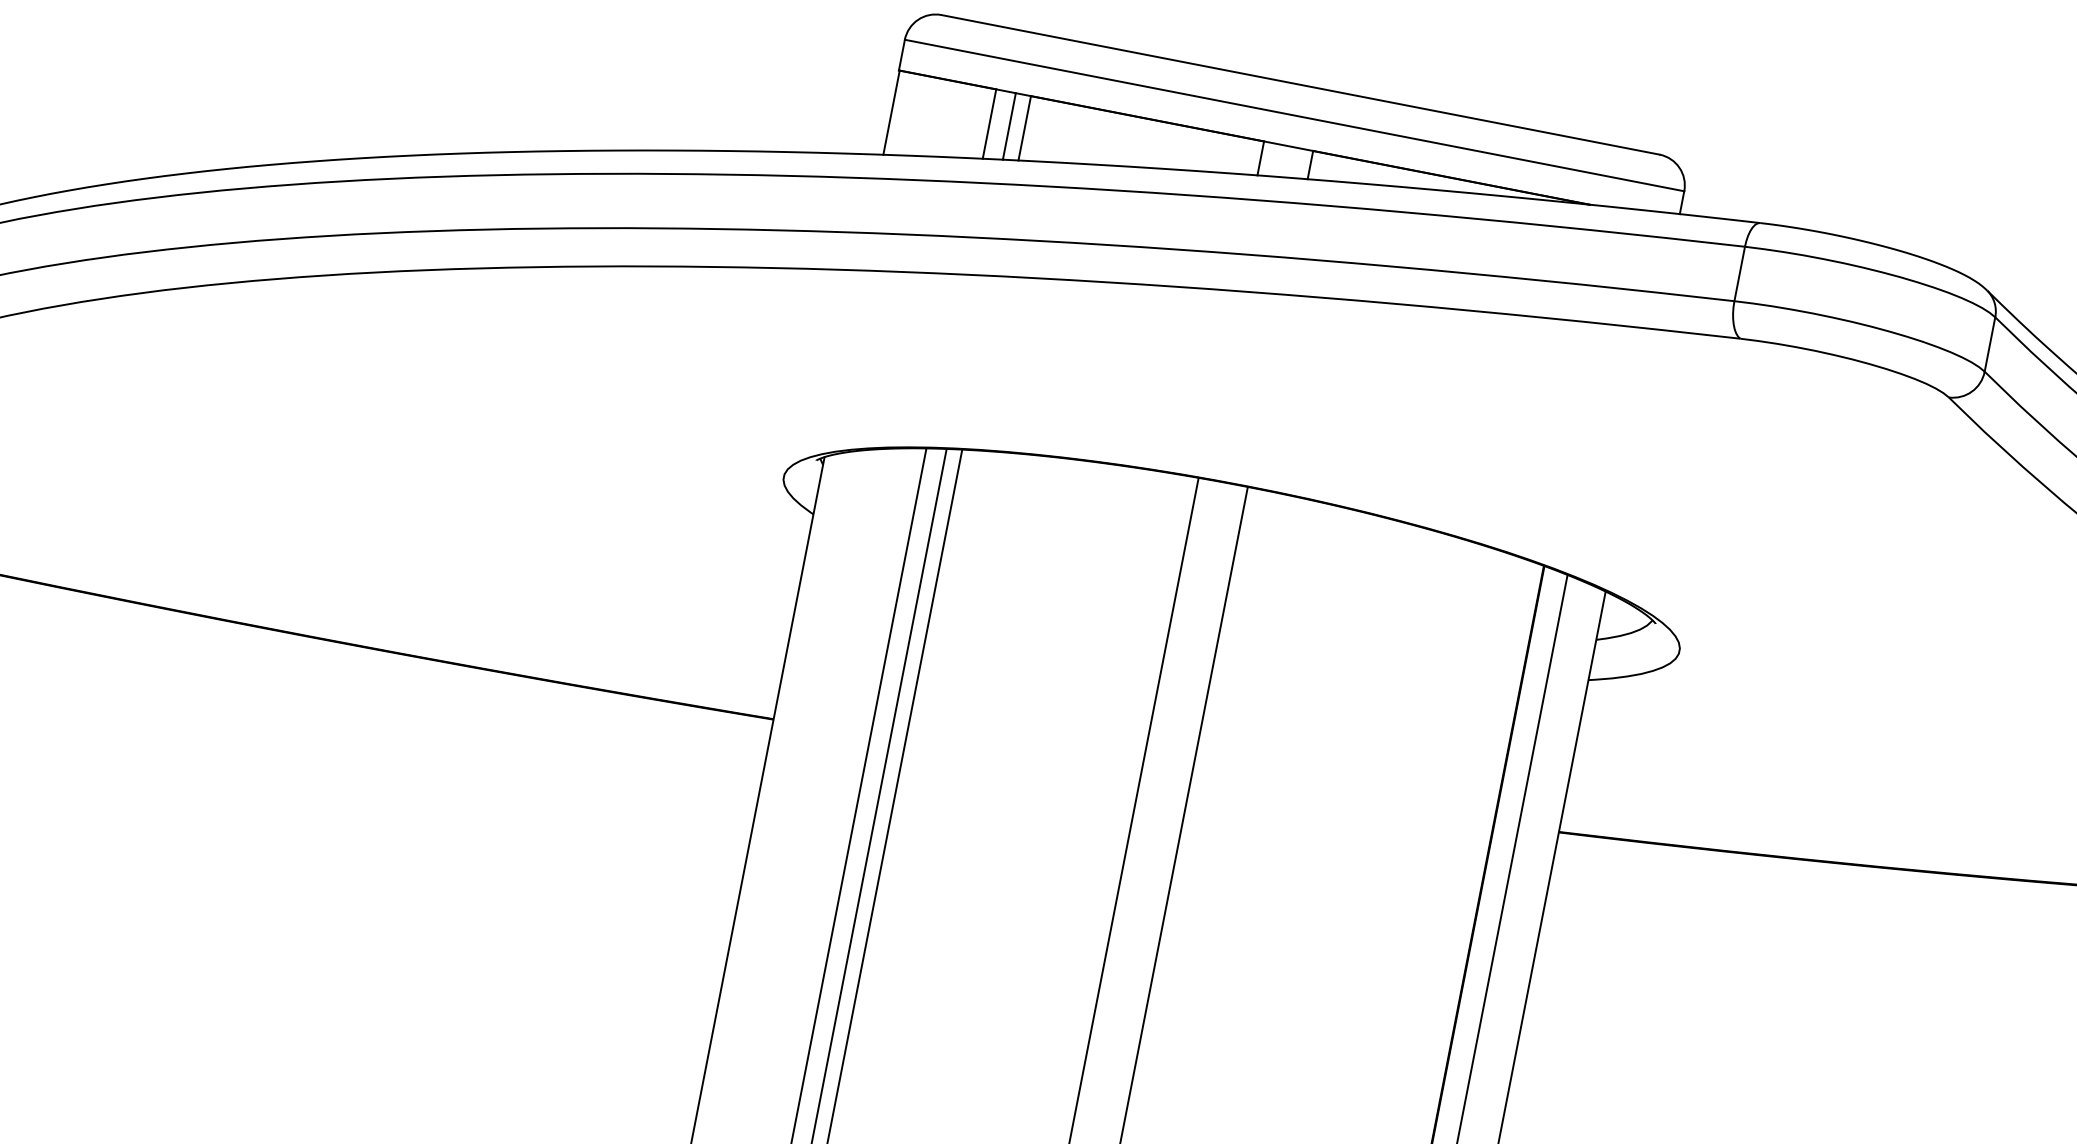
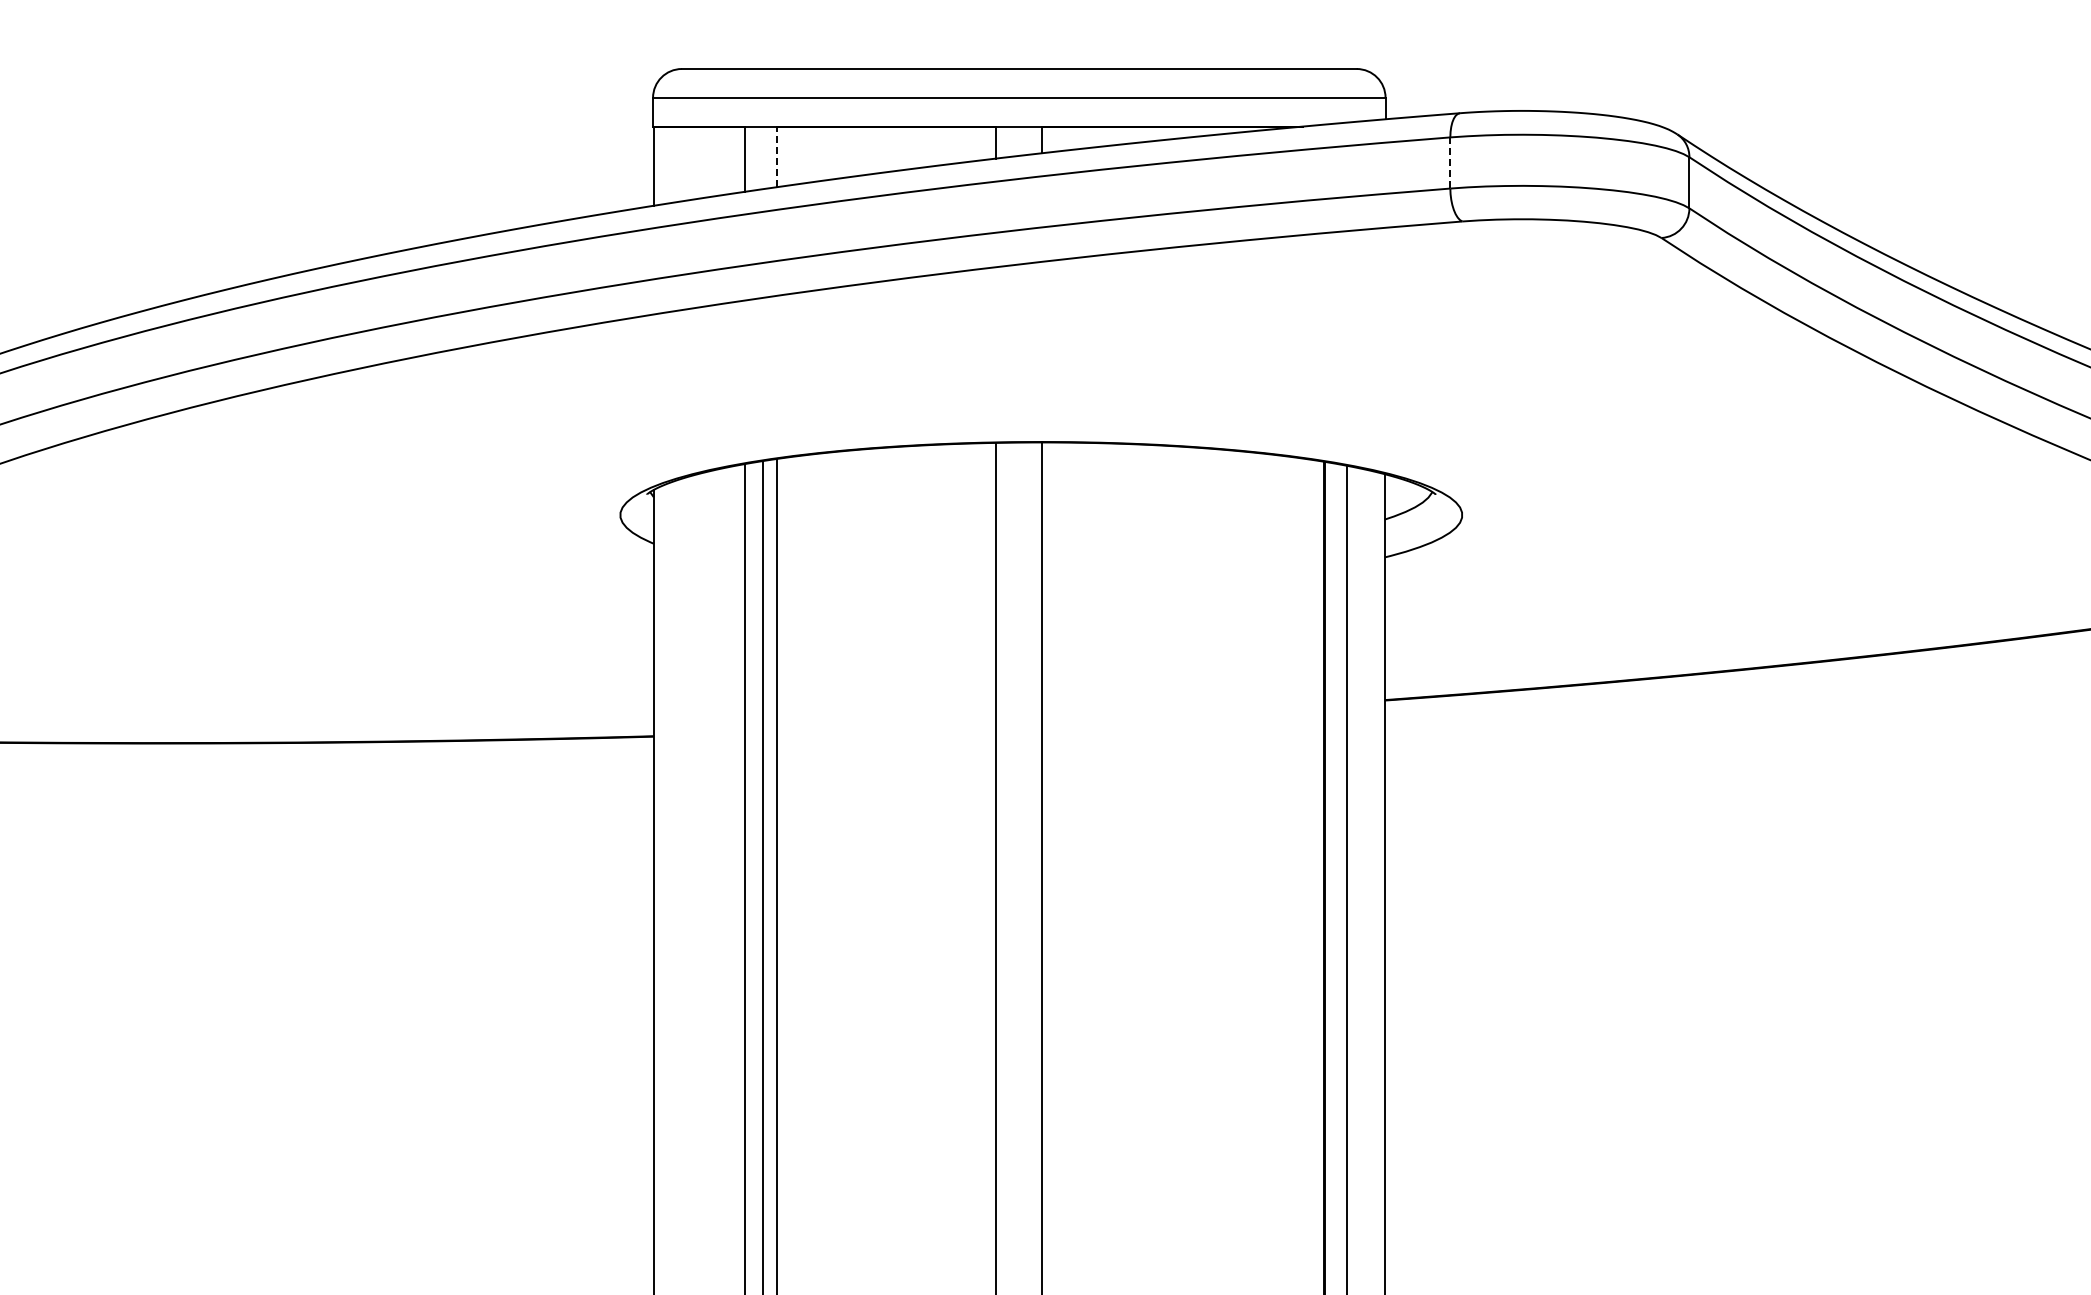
line: (1008, 125) -> (762, 157), removed
line: (1025, 127) -> (777, 156), solid -> dashed
line: (1739, 273) -> (1450, 162), solid -> dashed

